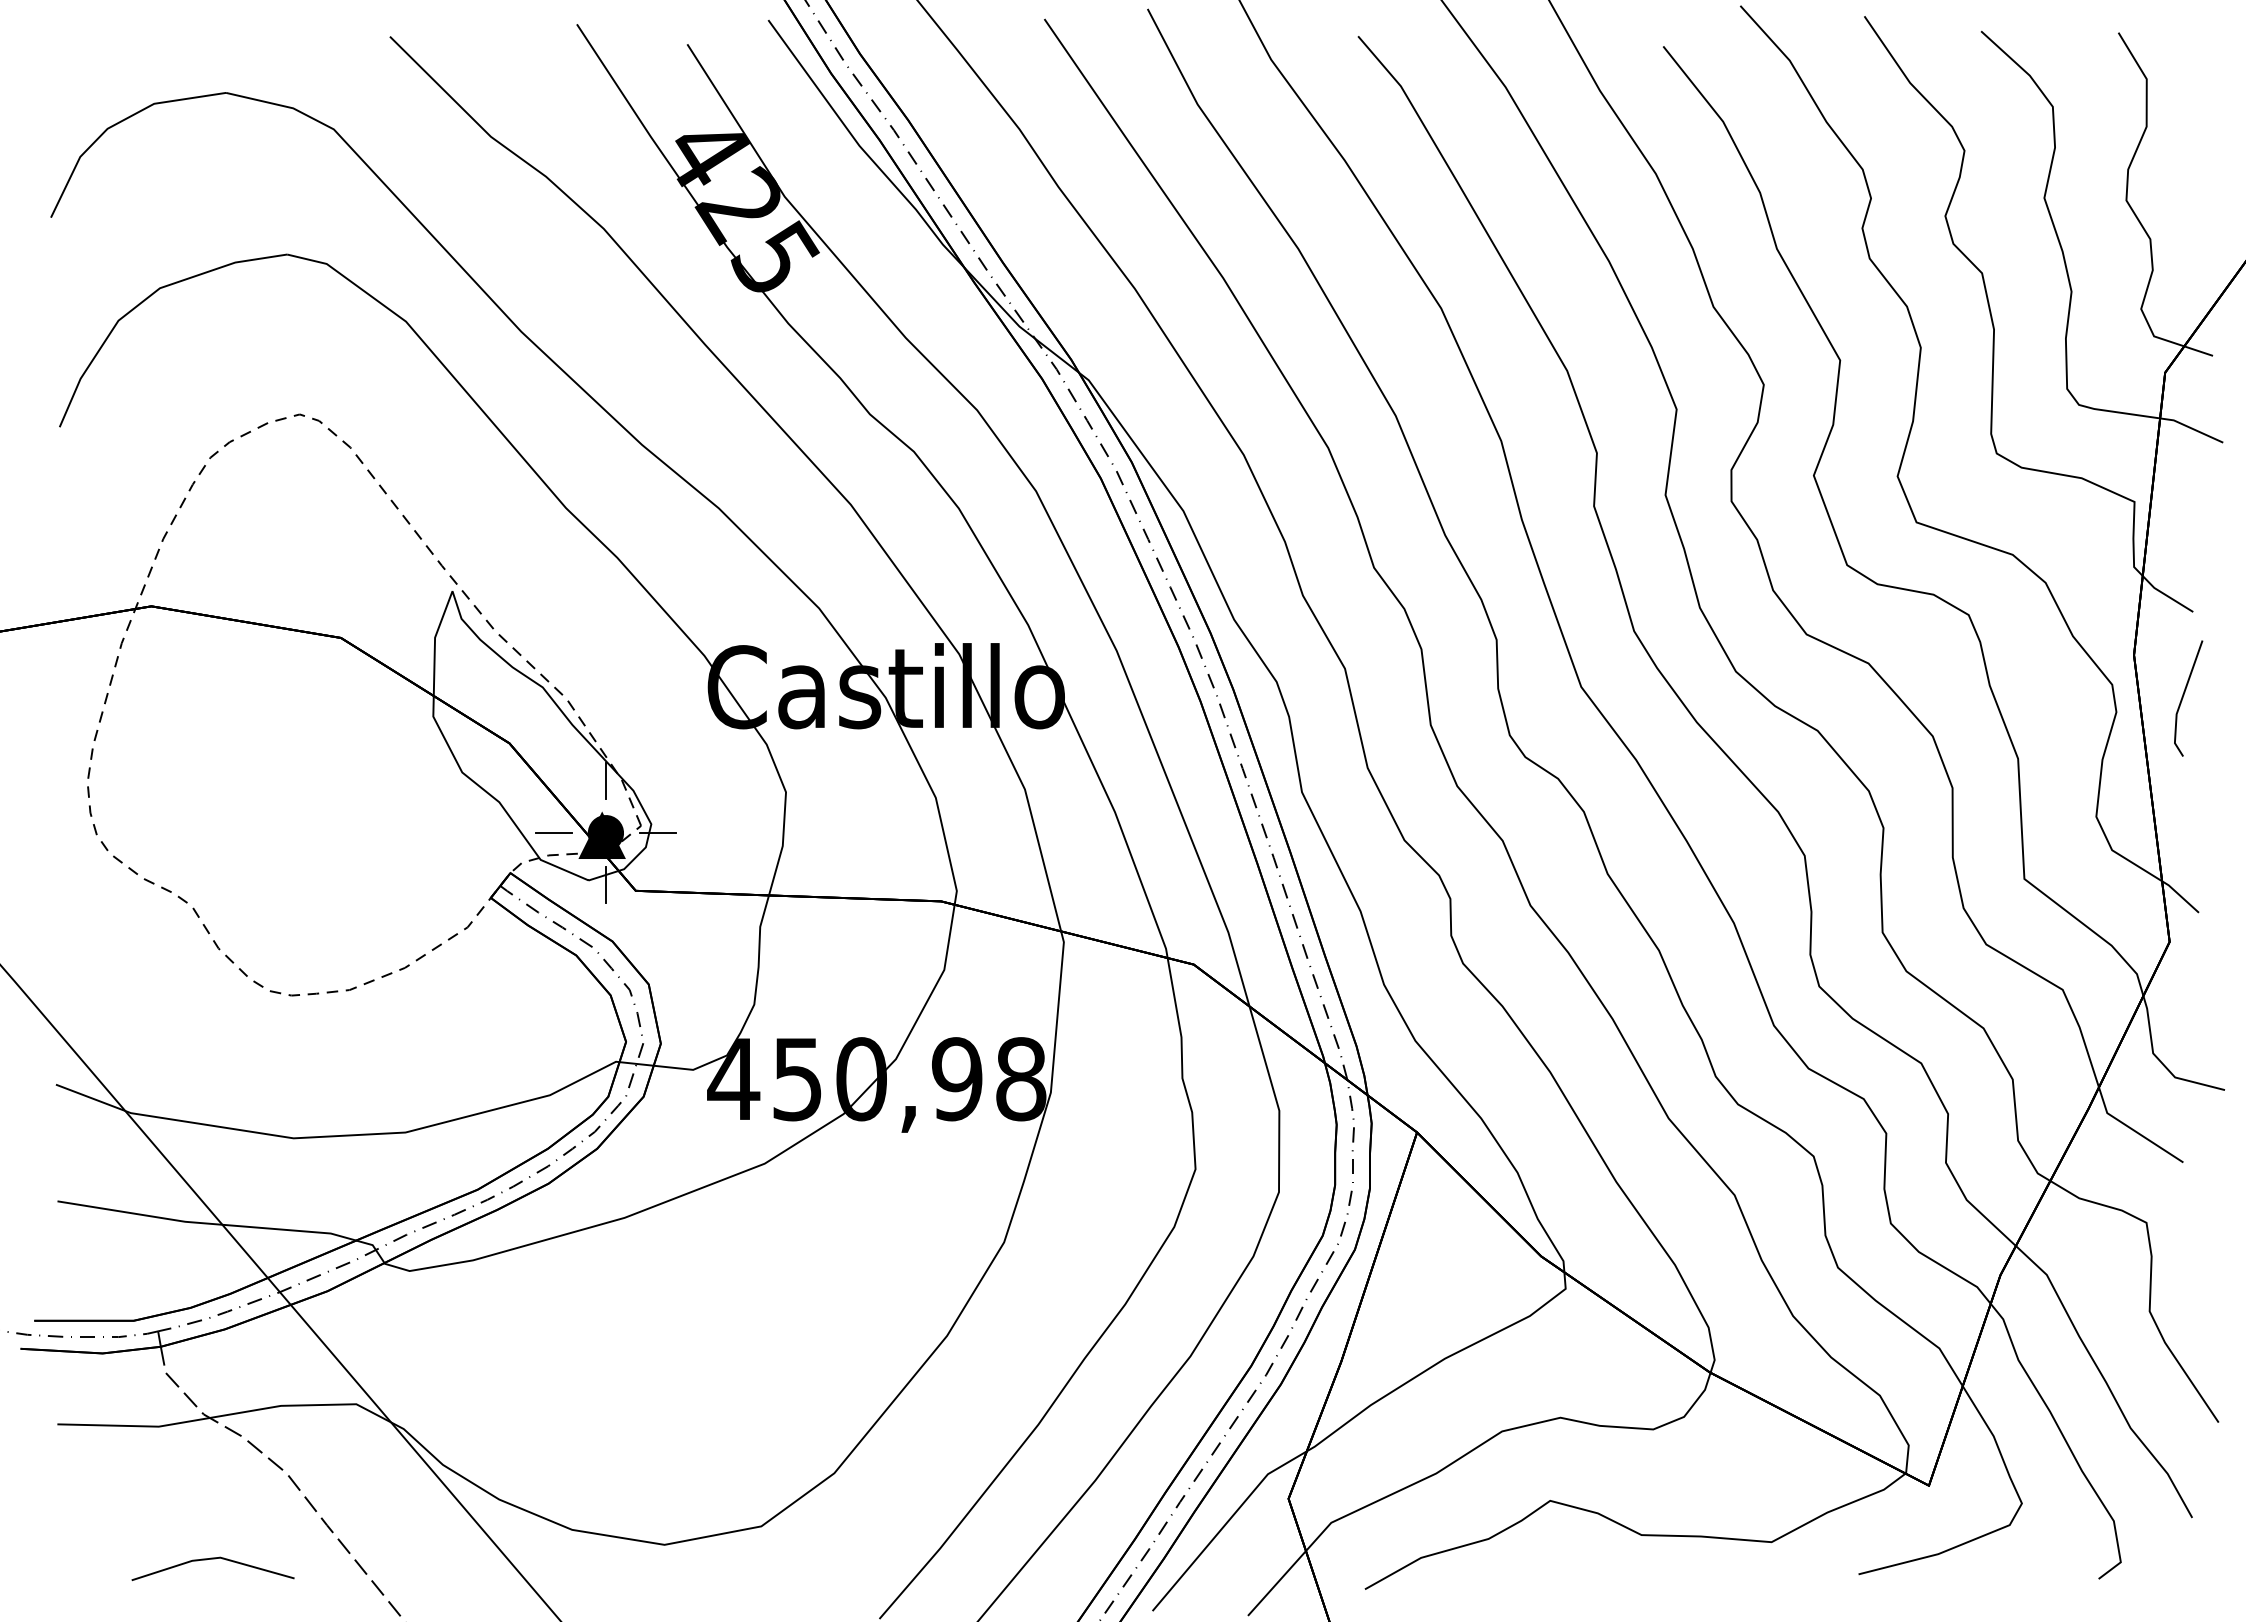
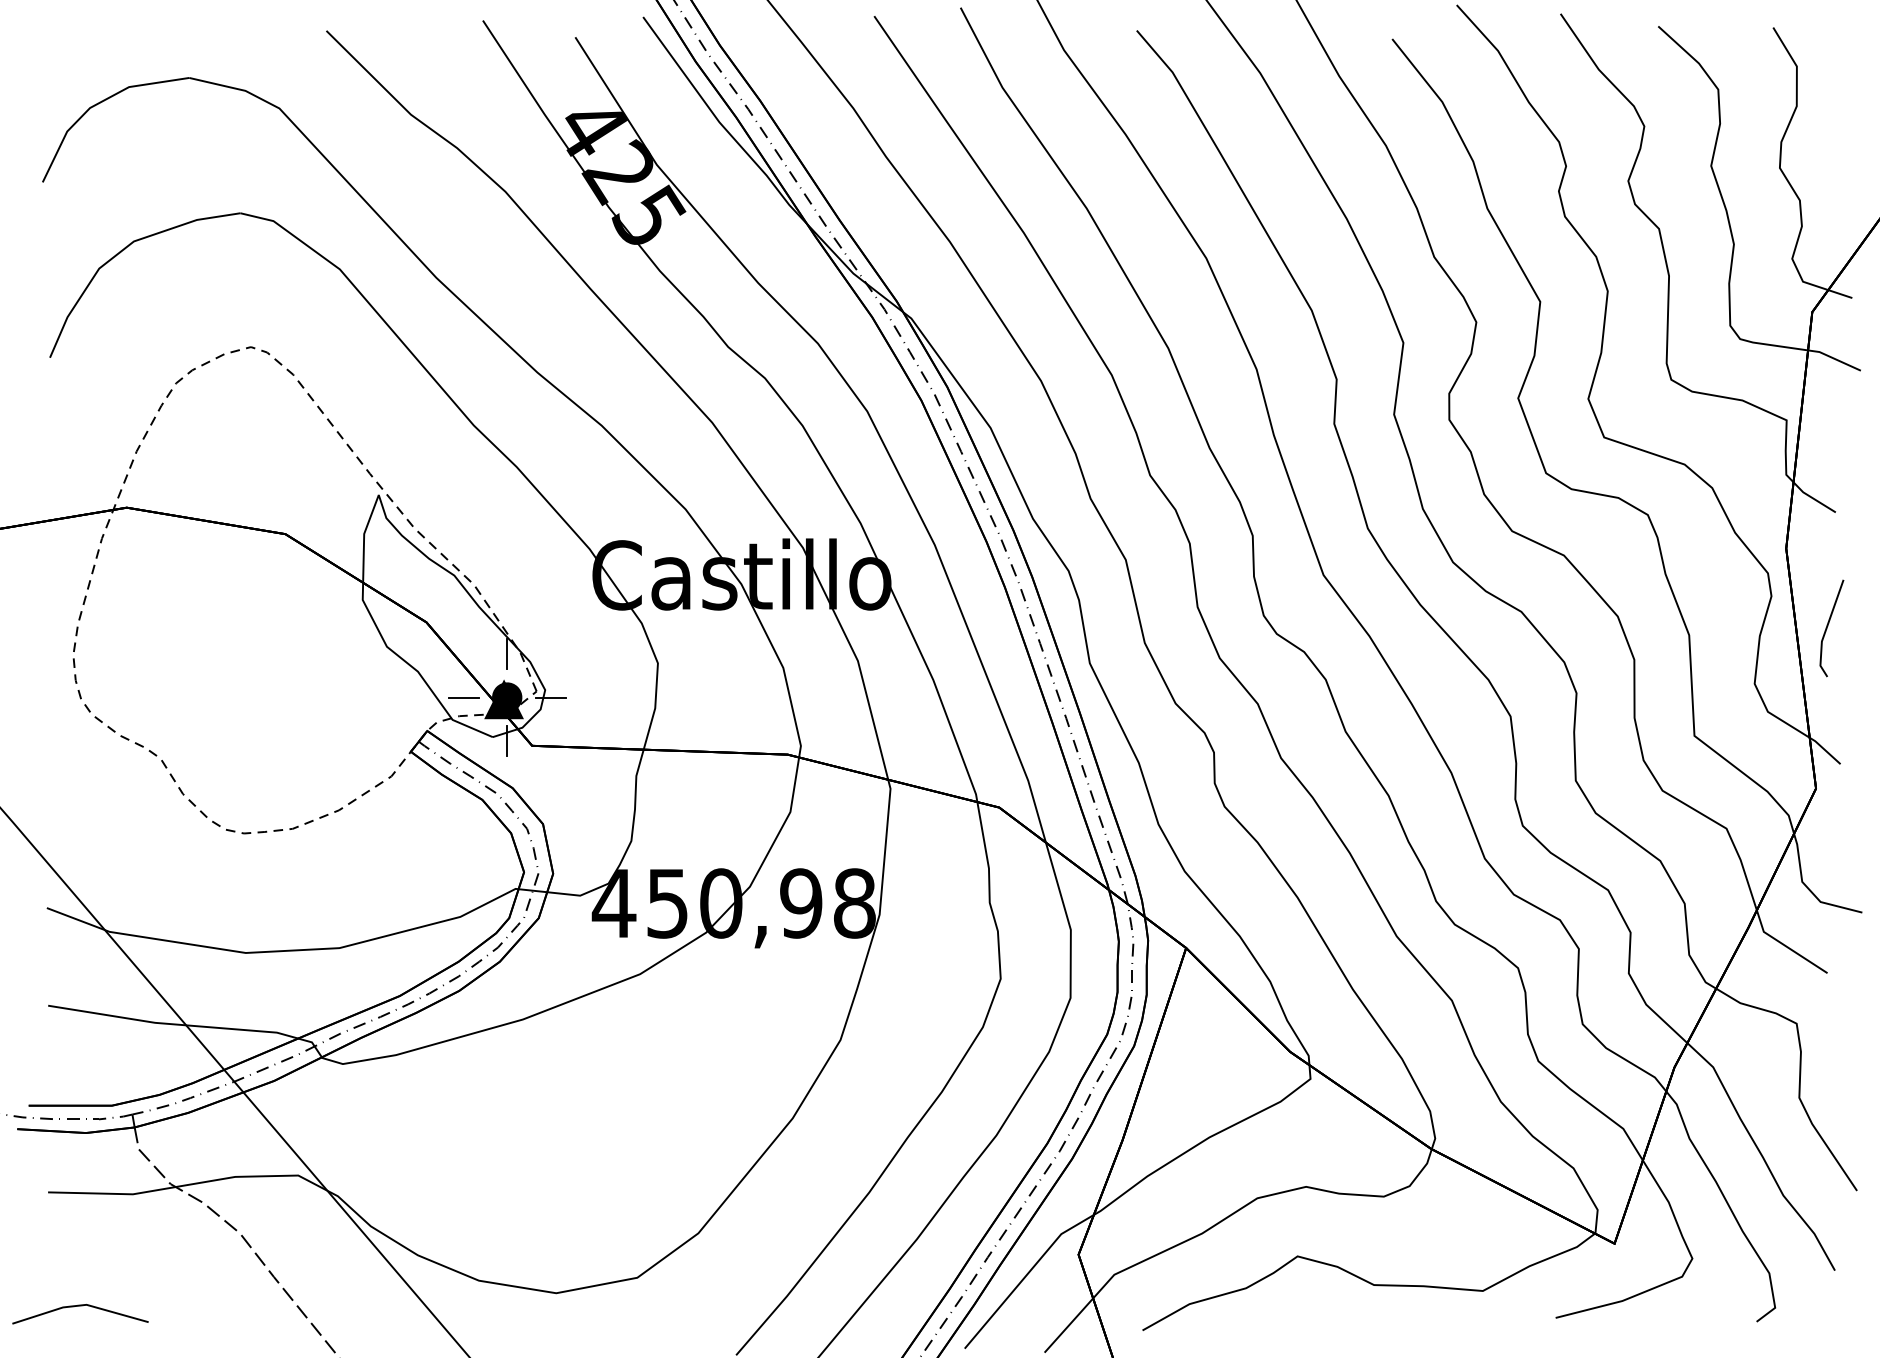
line: (2184, 695) -> (1828, 625), moved
line: (212, 1559) -> (79, 1306), moved

